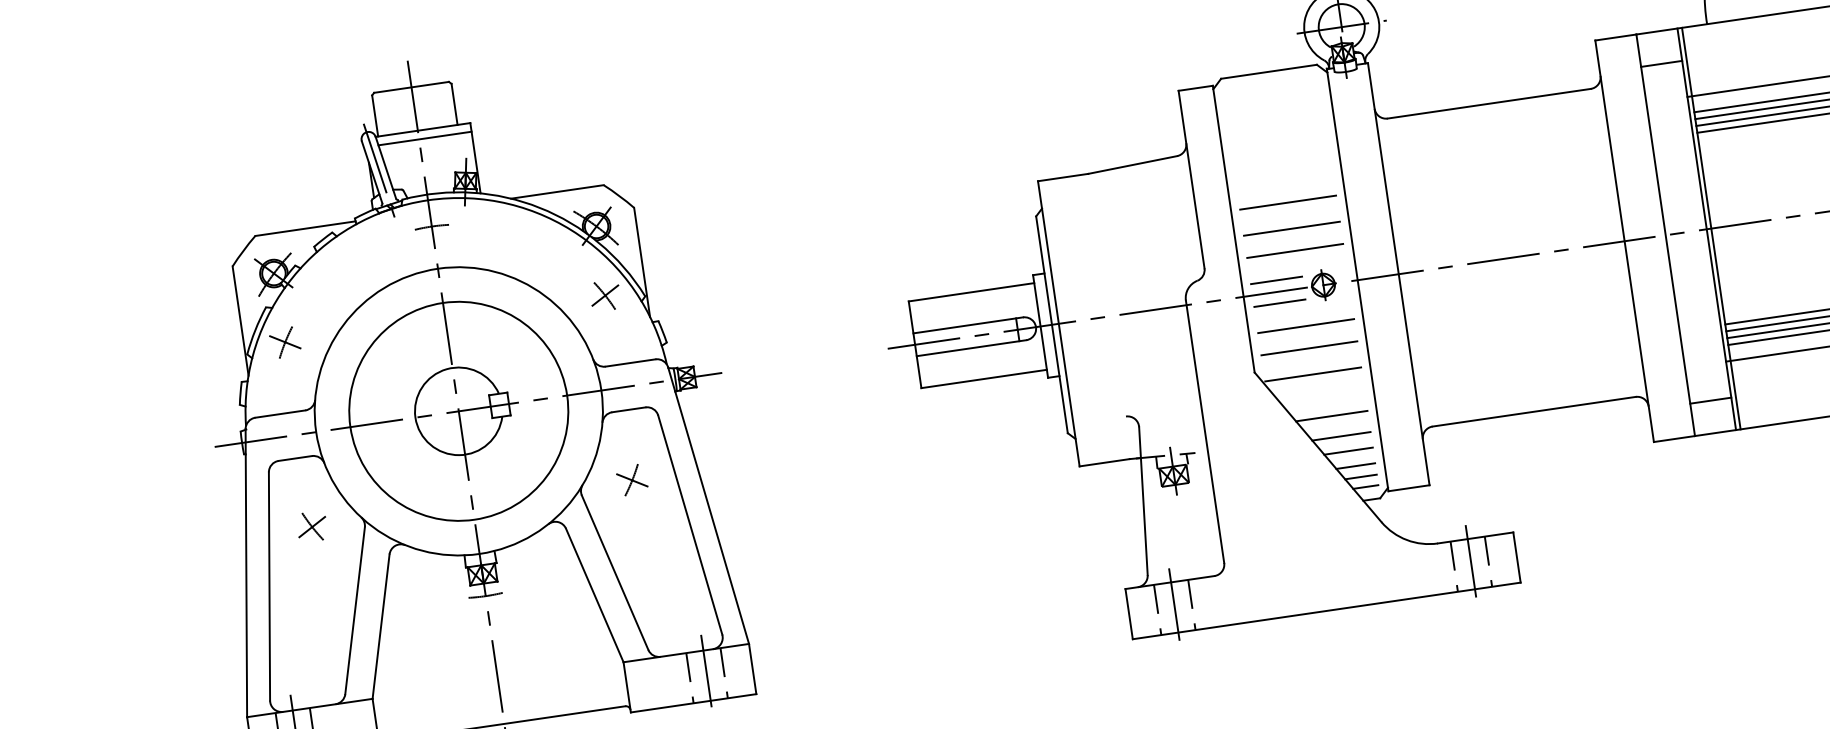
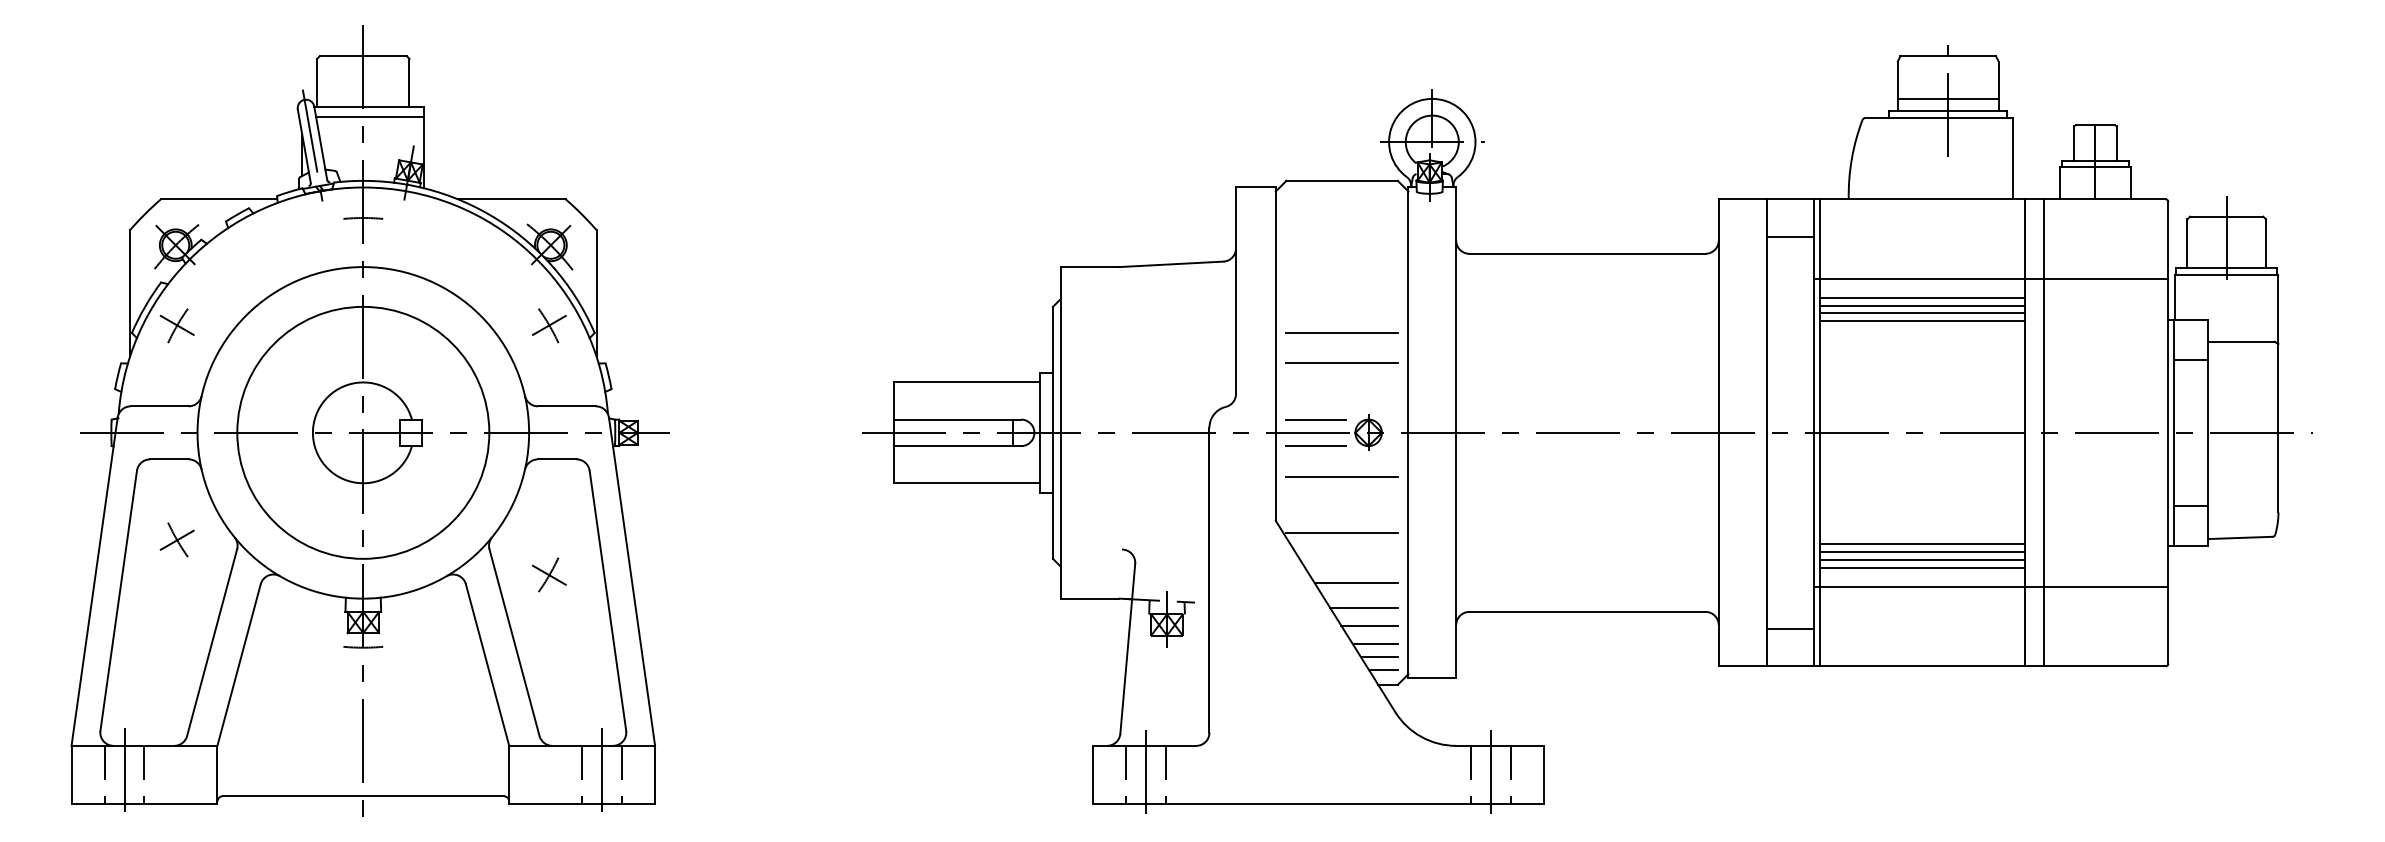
line: (1294, 250) -> (1341, 388), removed
line: (1308, 348) -> (1341, 502), removed
part: (632, 479) -> (549, 574), moved

